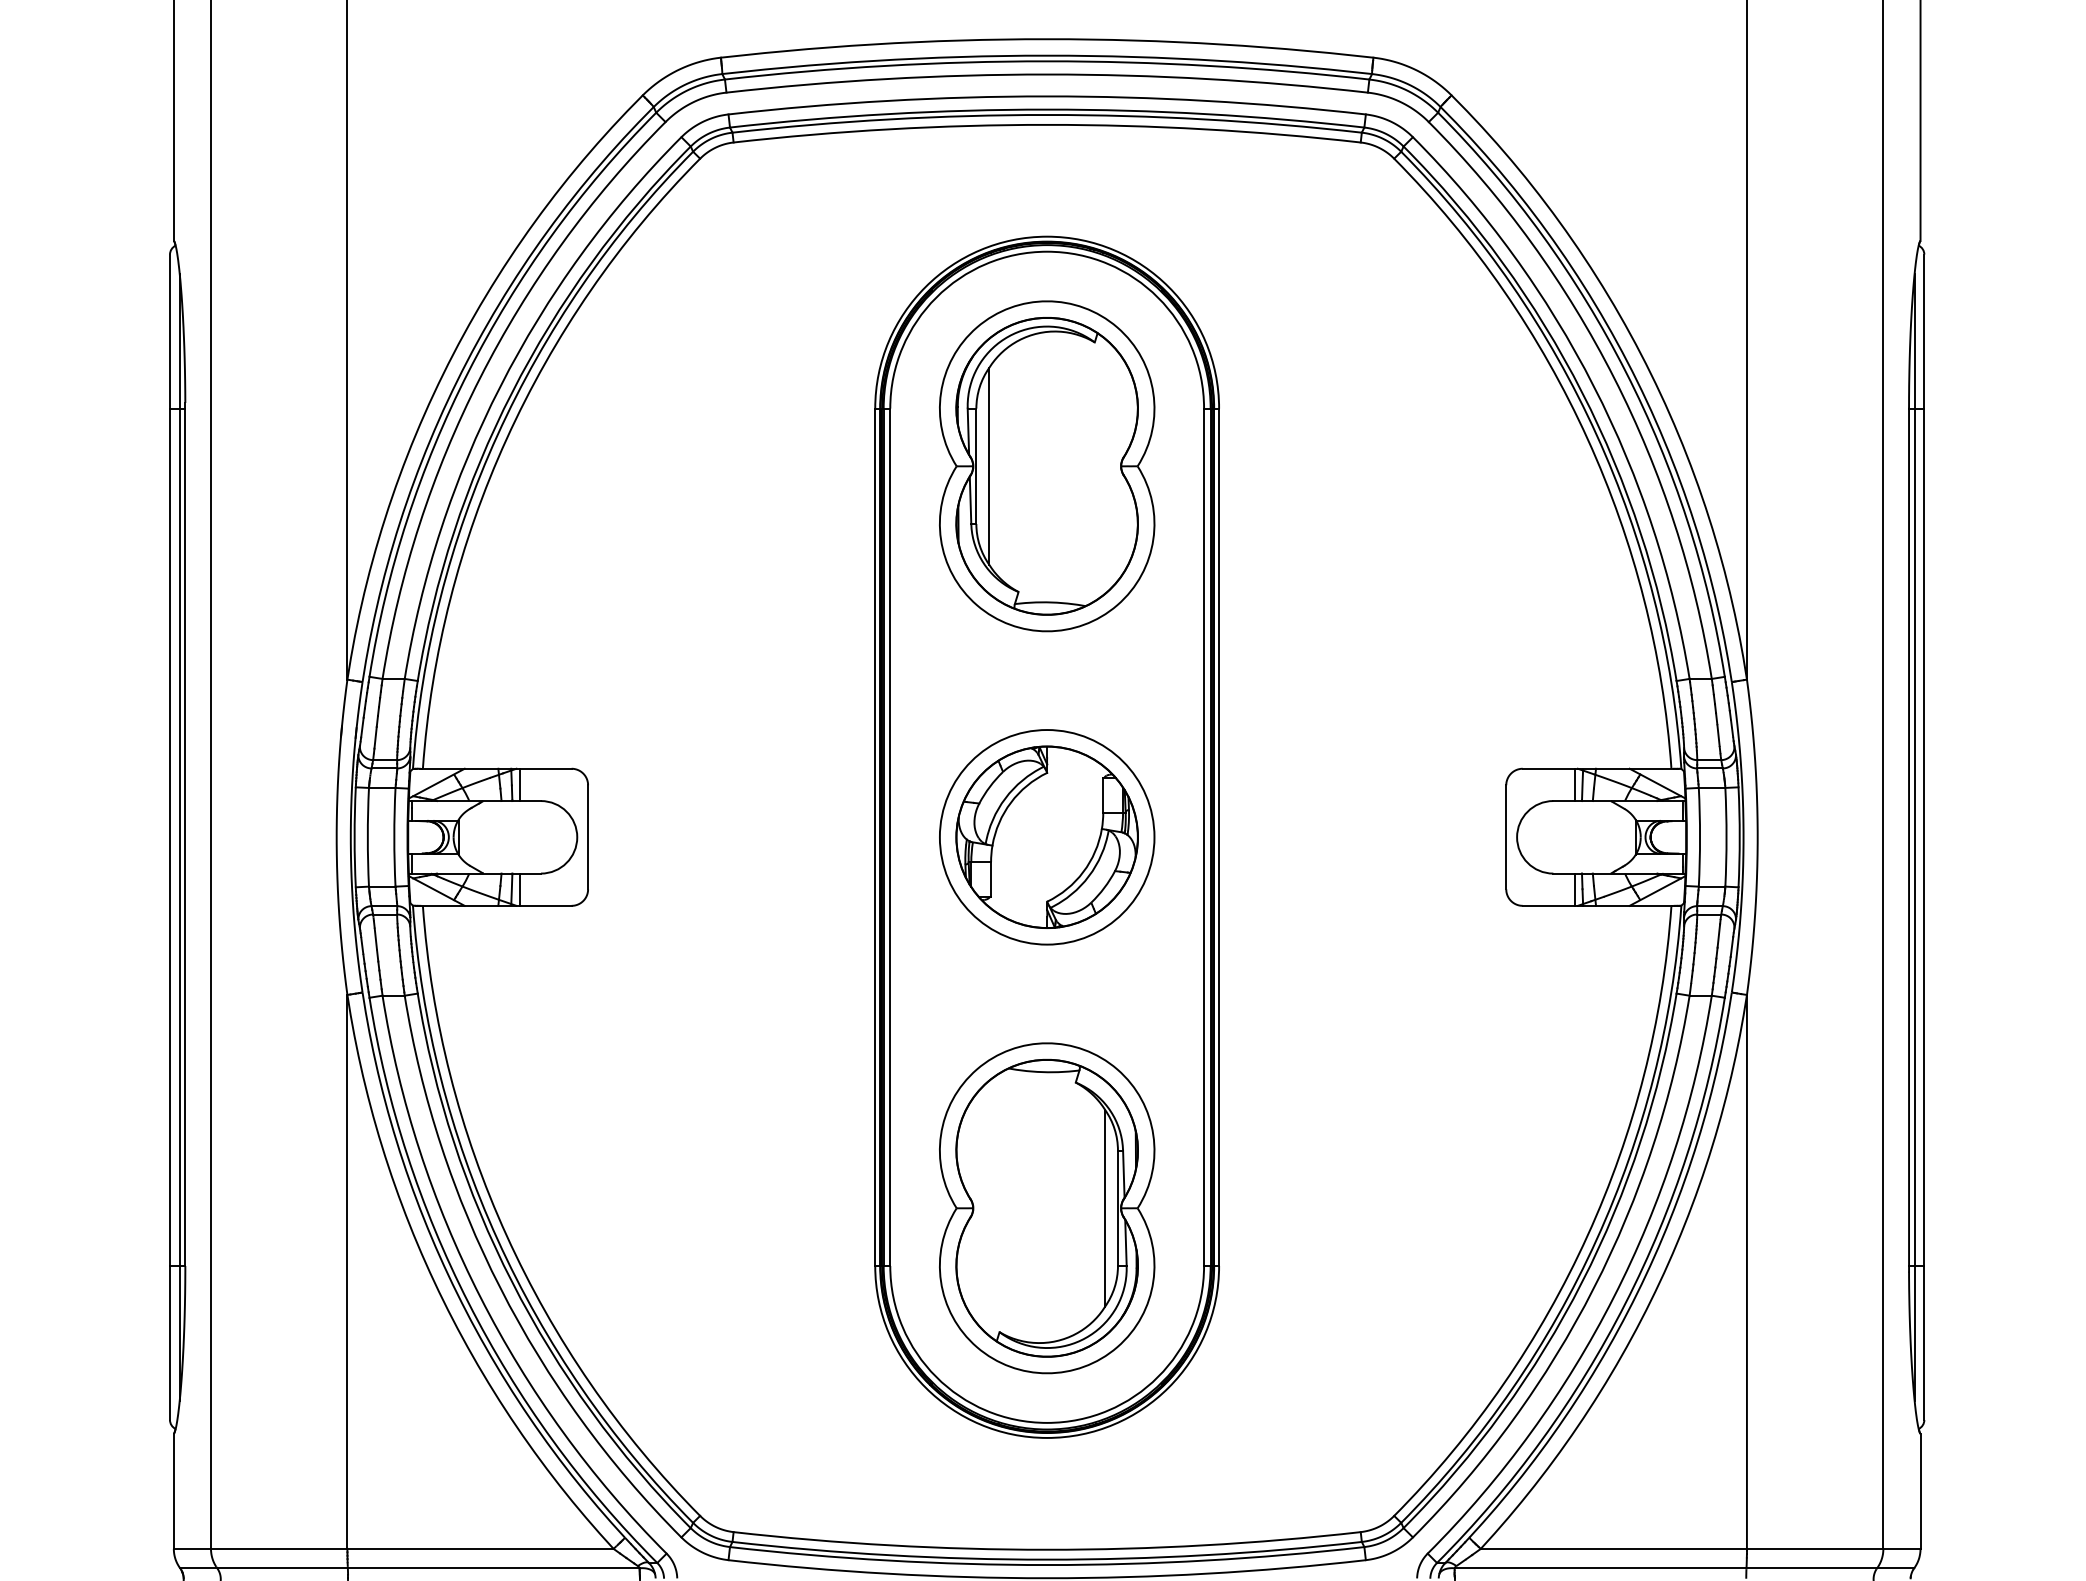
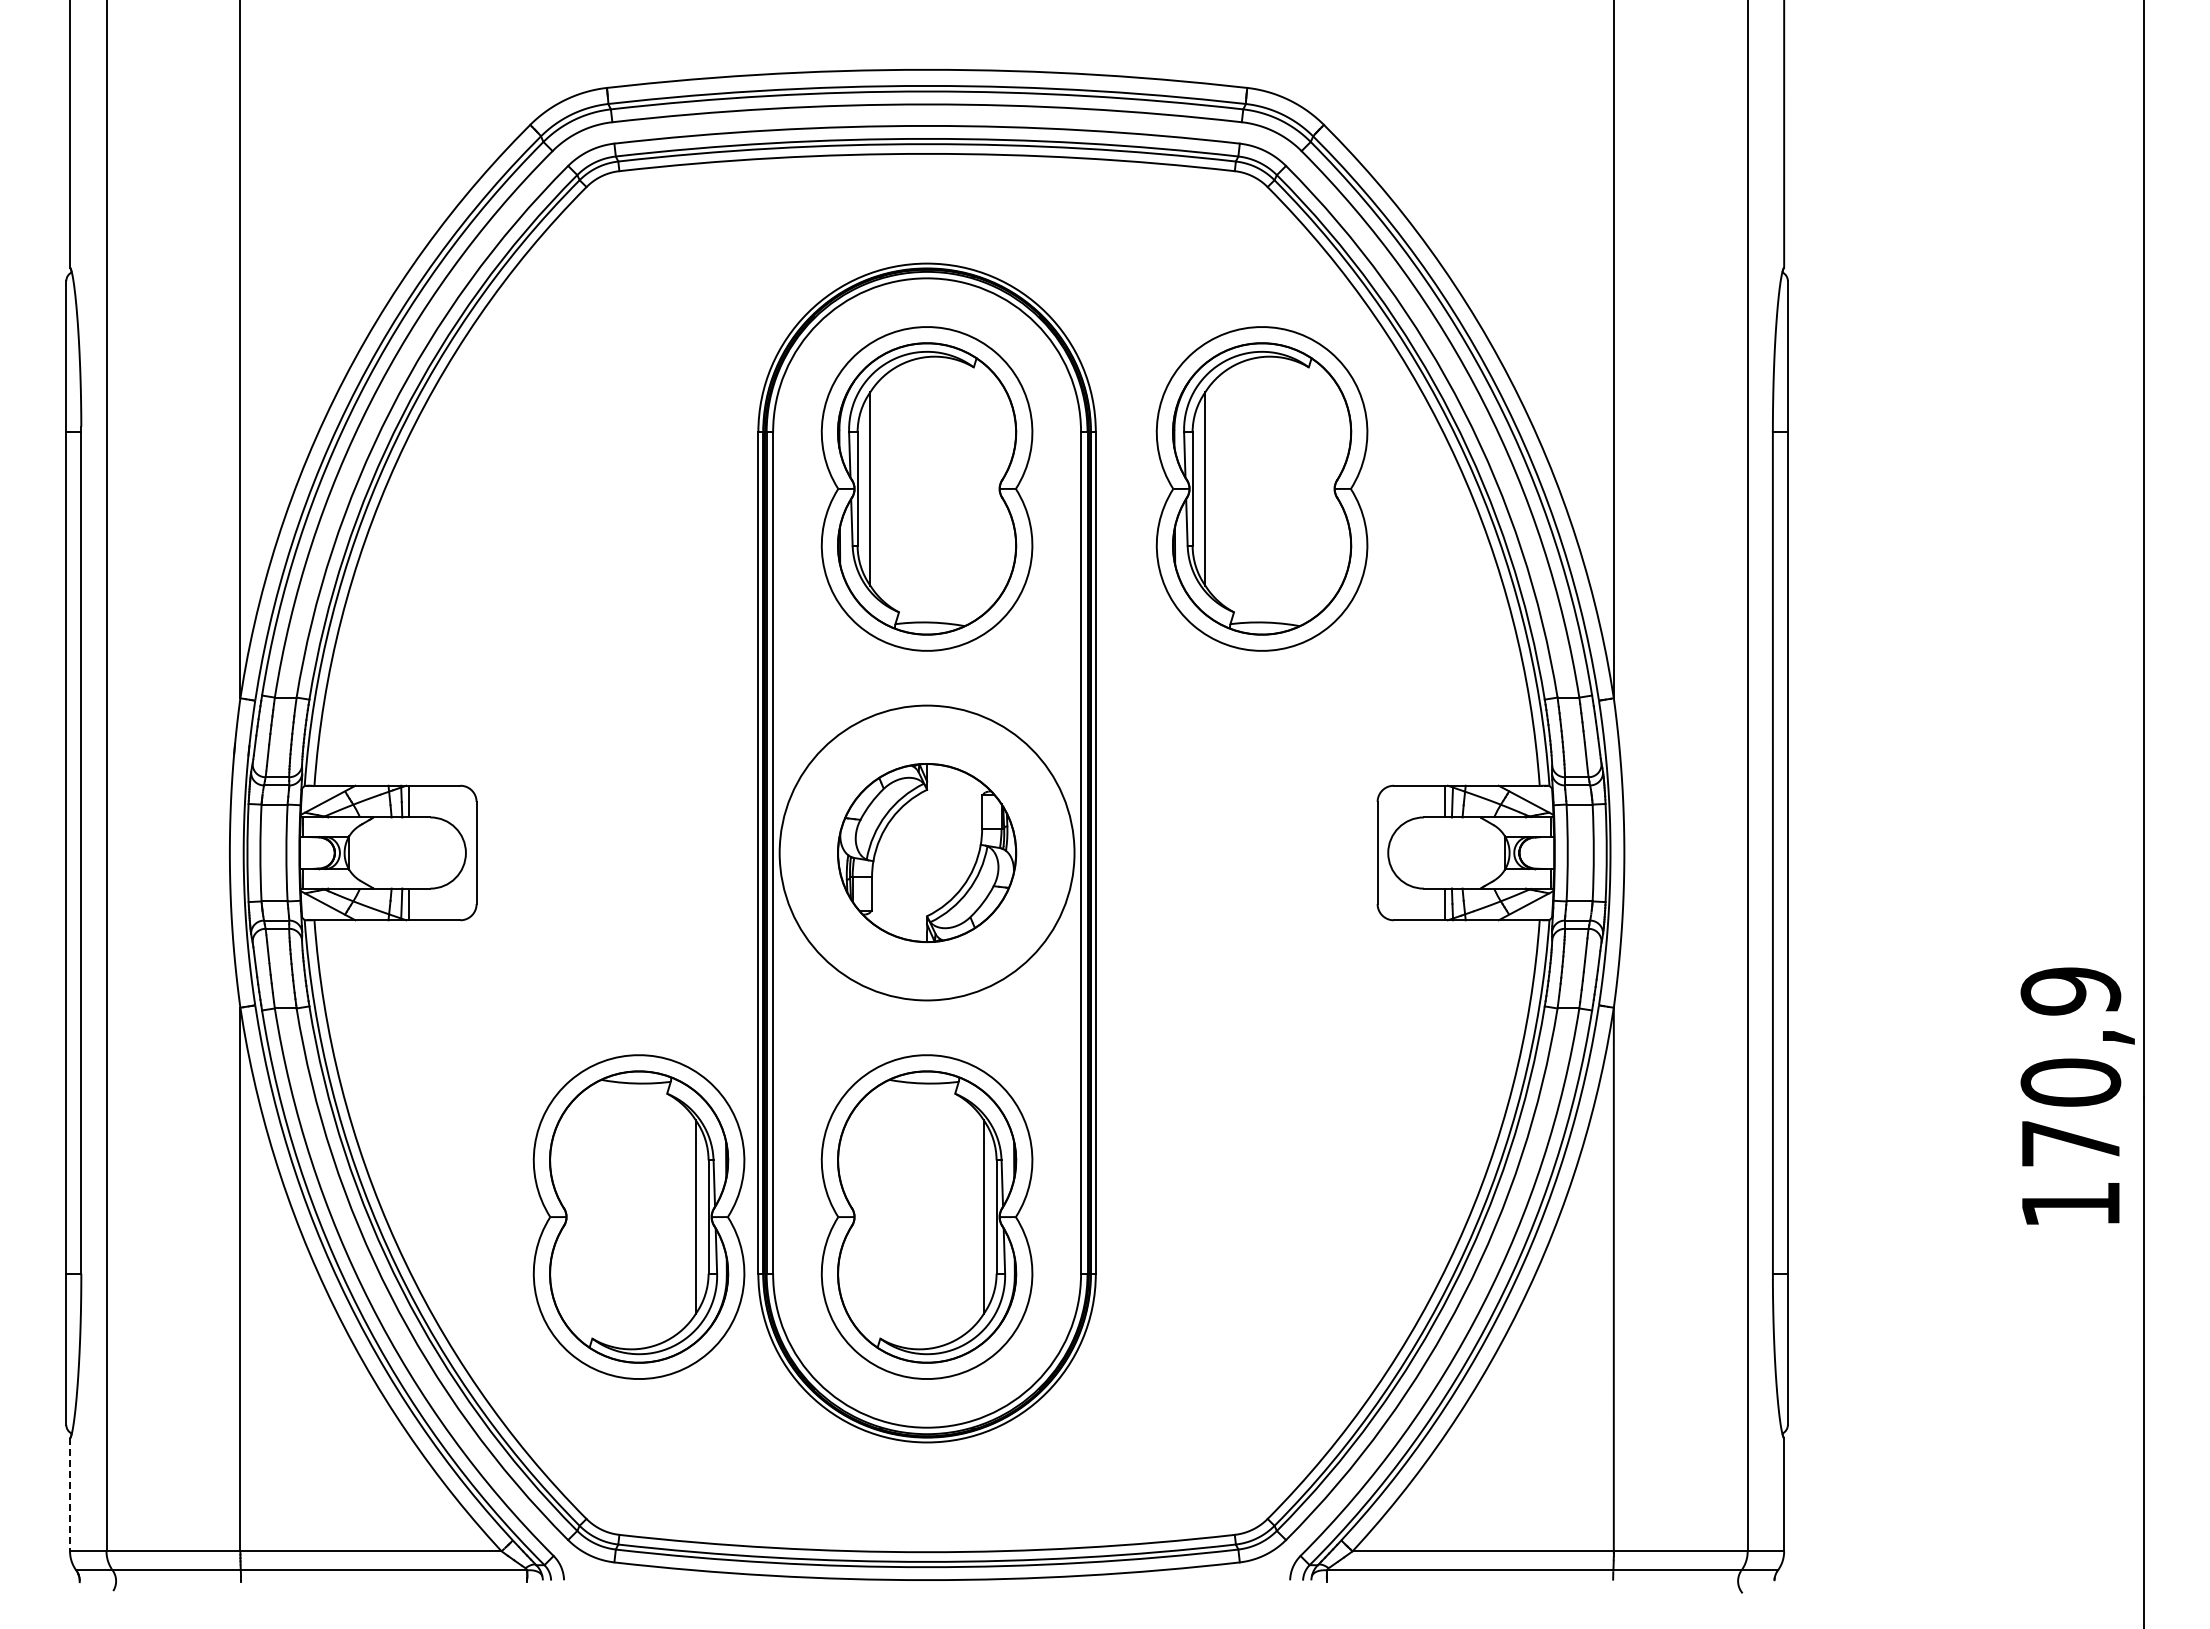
part: (1387, 465) -> (1261, 488), added
circle: (1046, 836) -> (926, 852), size x1.4
line: (179, 837) -> (75, 853), removed
line: (1914, 837) -> (1778, 853), removed
part: (753, 1207) -> (638, 1216), added
line: (174, 1491) -> (70, 1495), solid -> dashed

